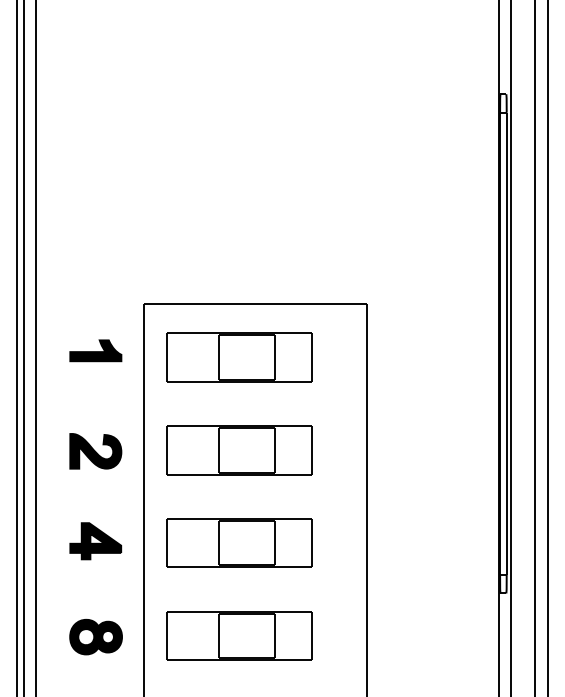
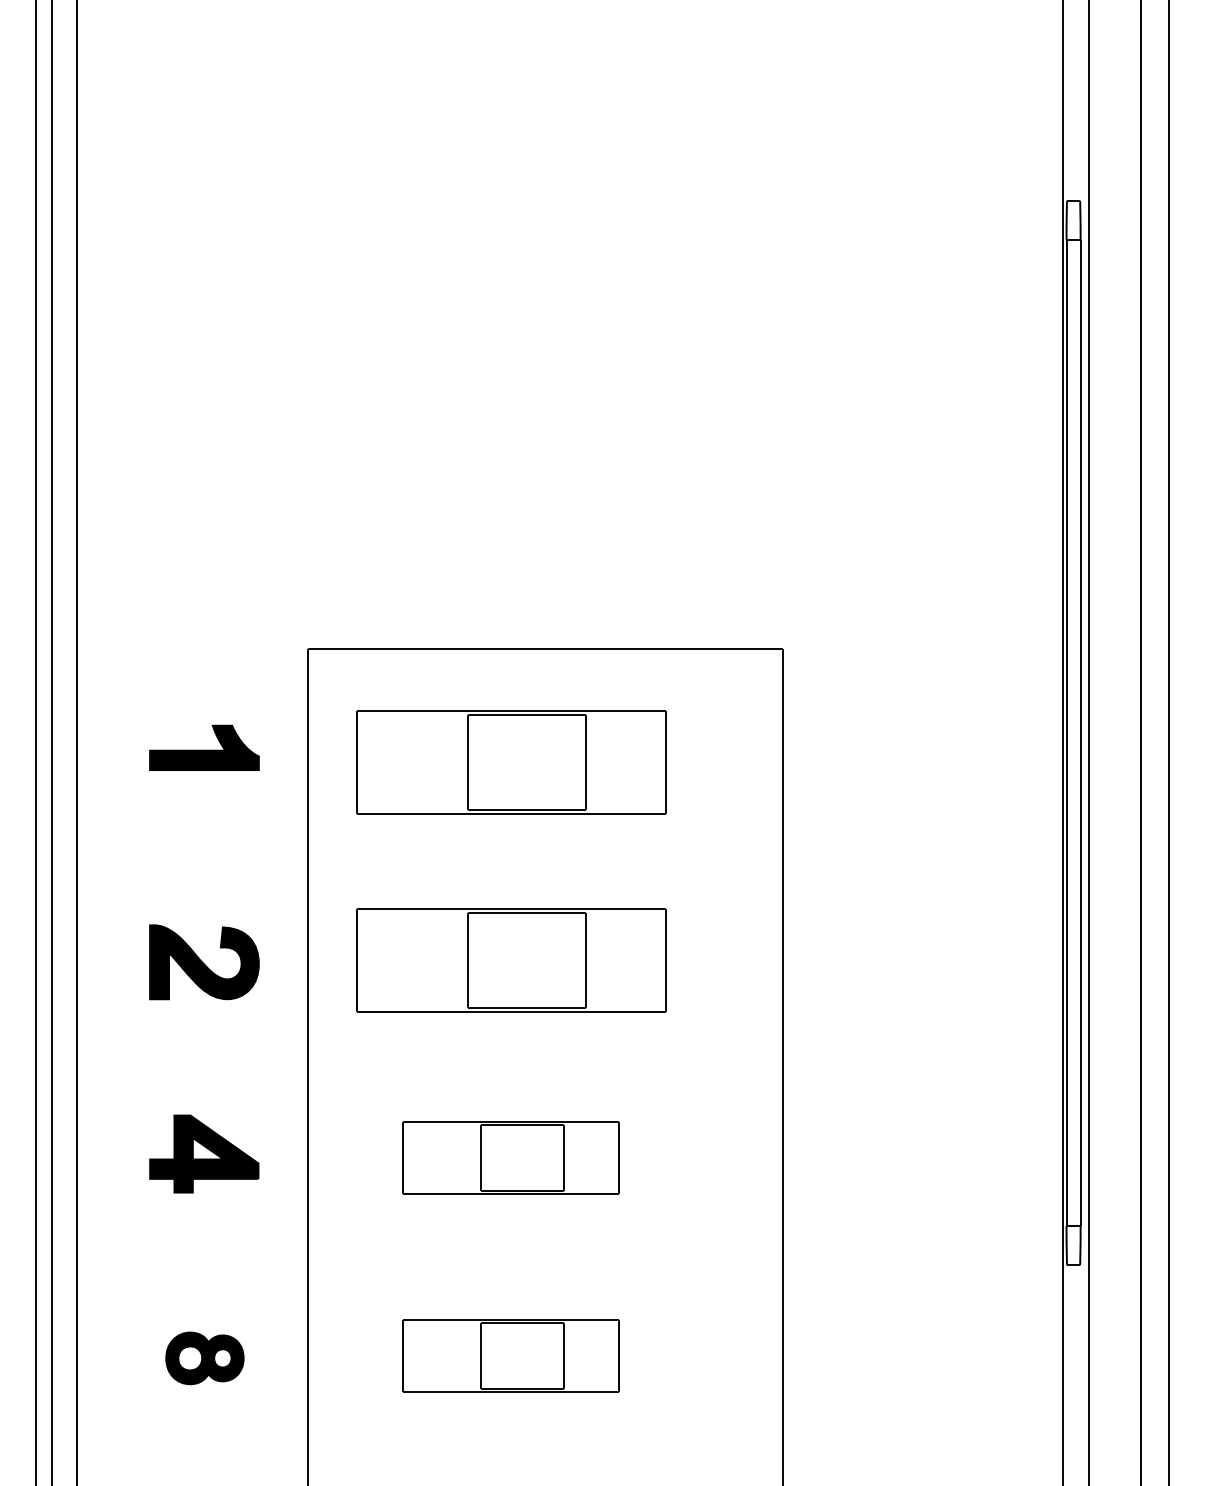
part: (239, 542) -> (510, 1156), size x0.7
part: (239, 635) -> (510, 1355), size x0.7
part: (95, 636) -> (203, 1357), size x0.7

